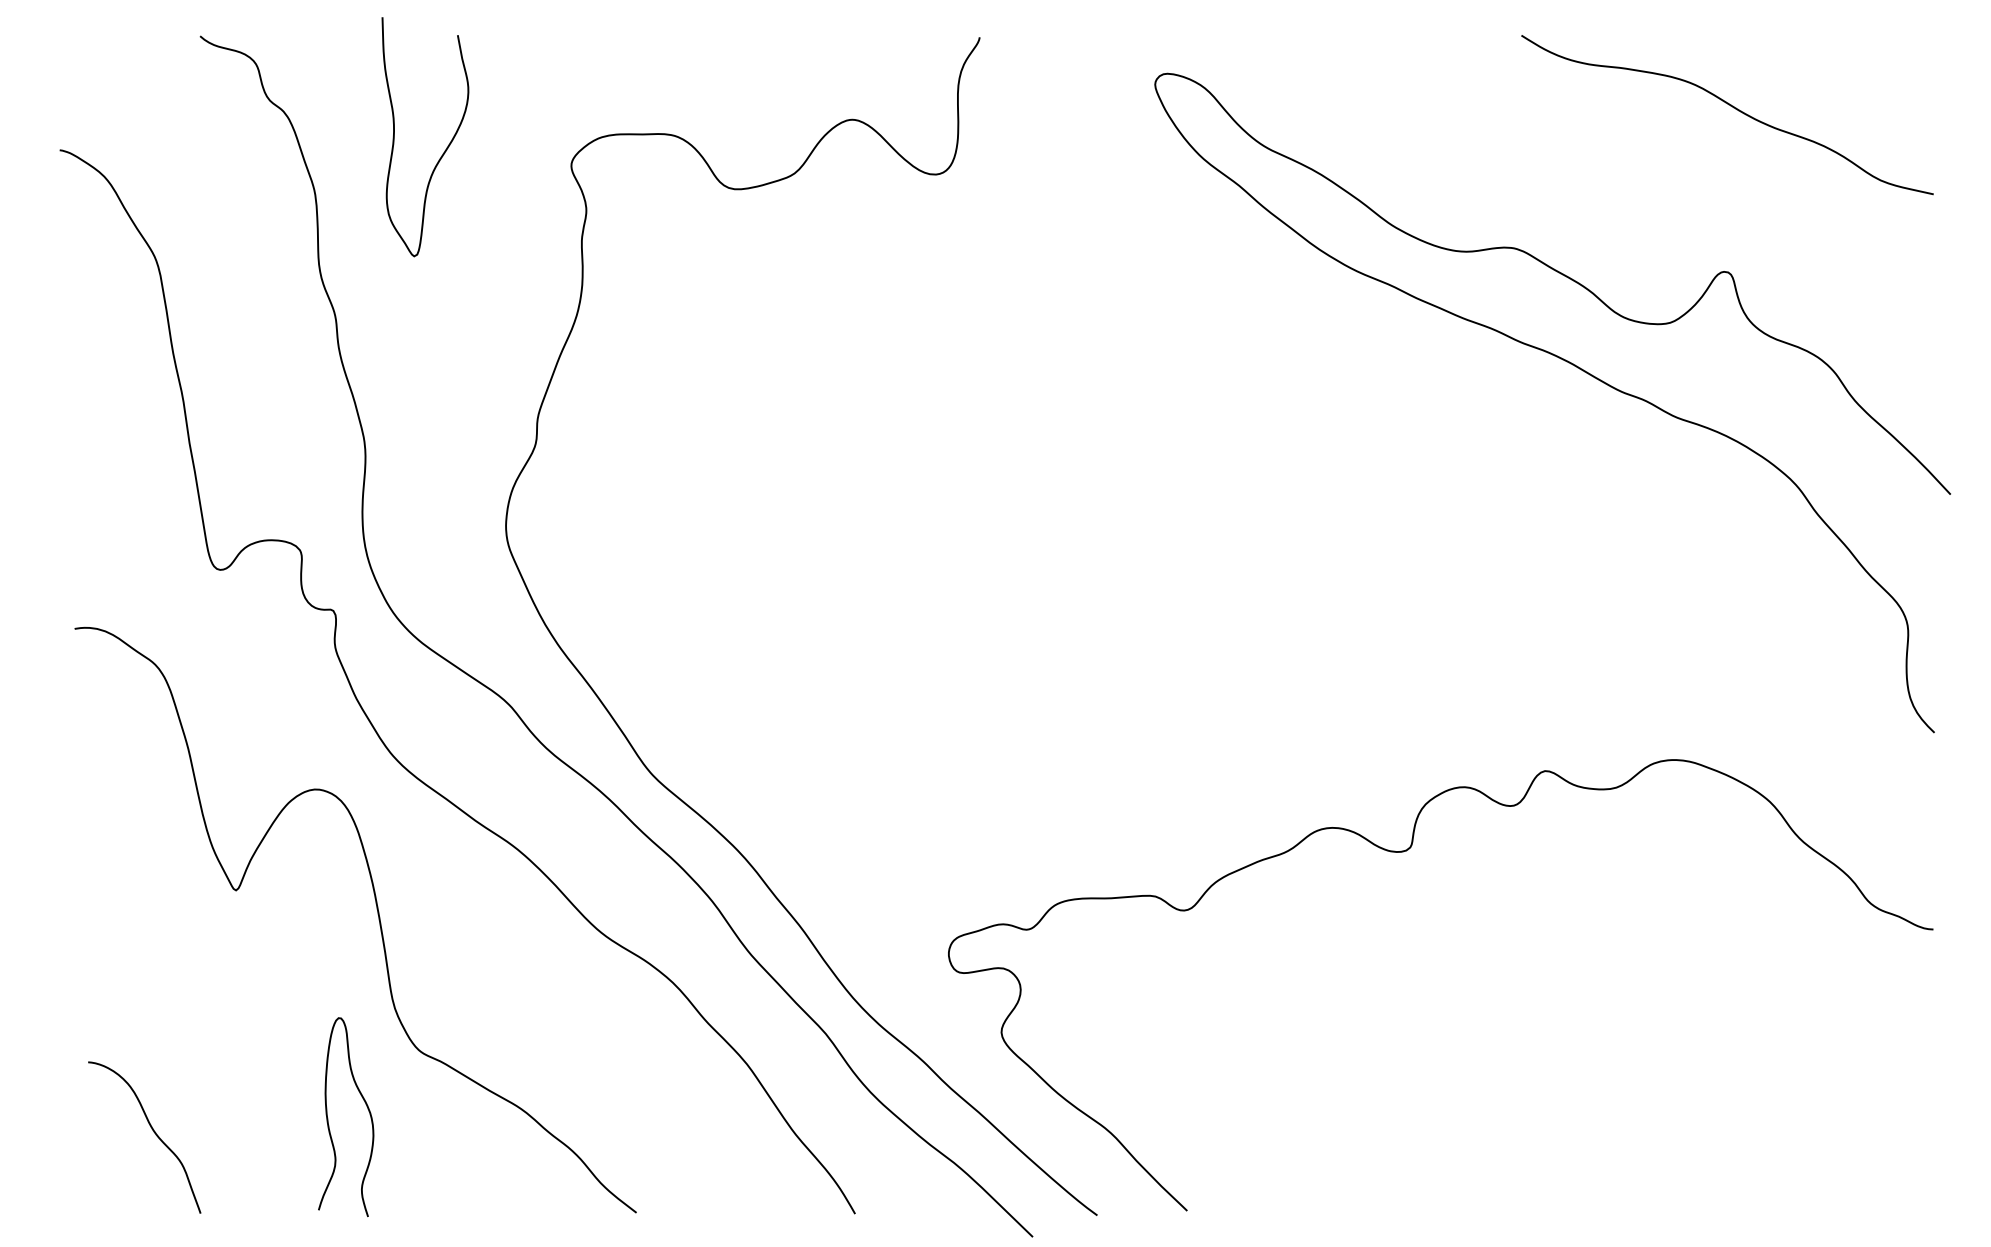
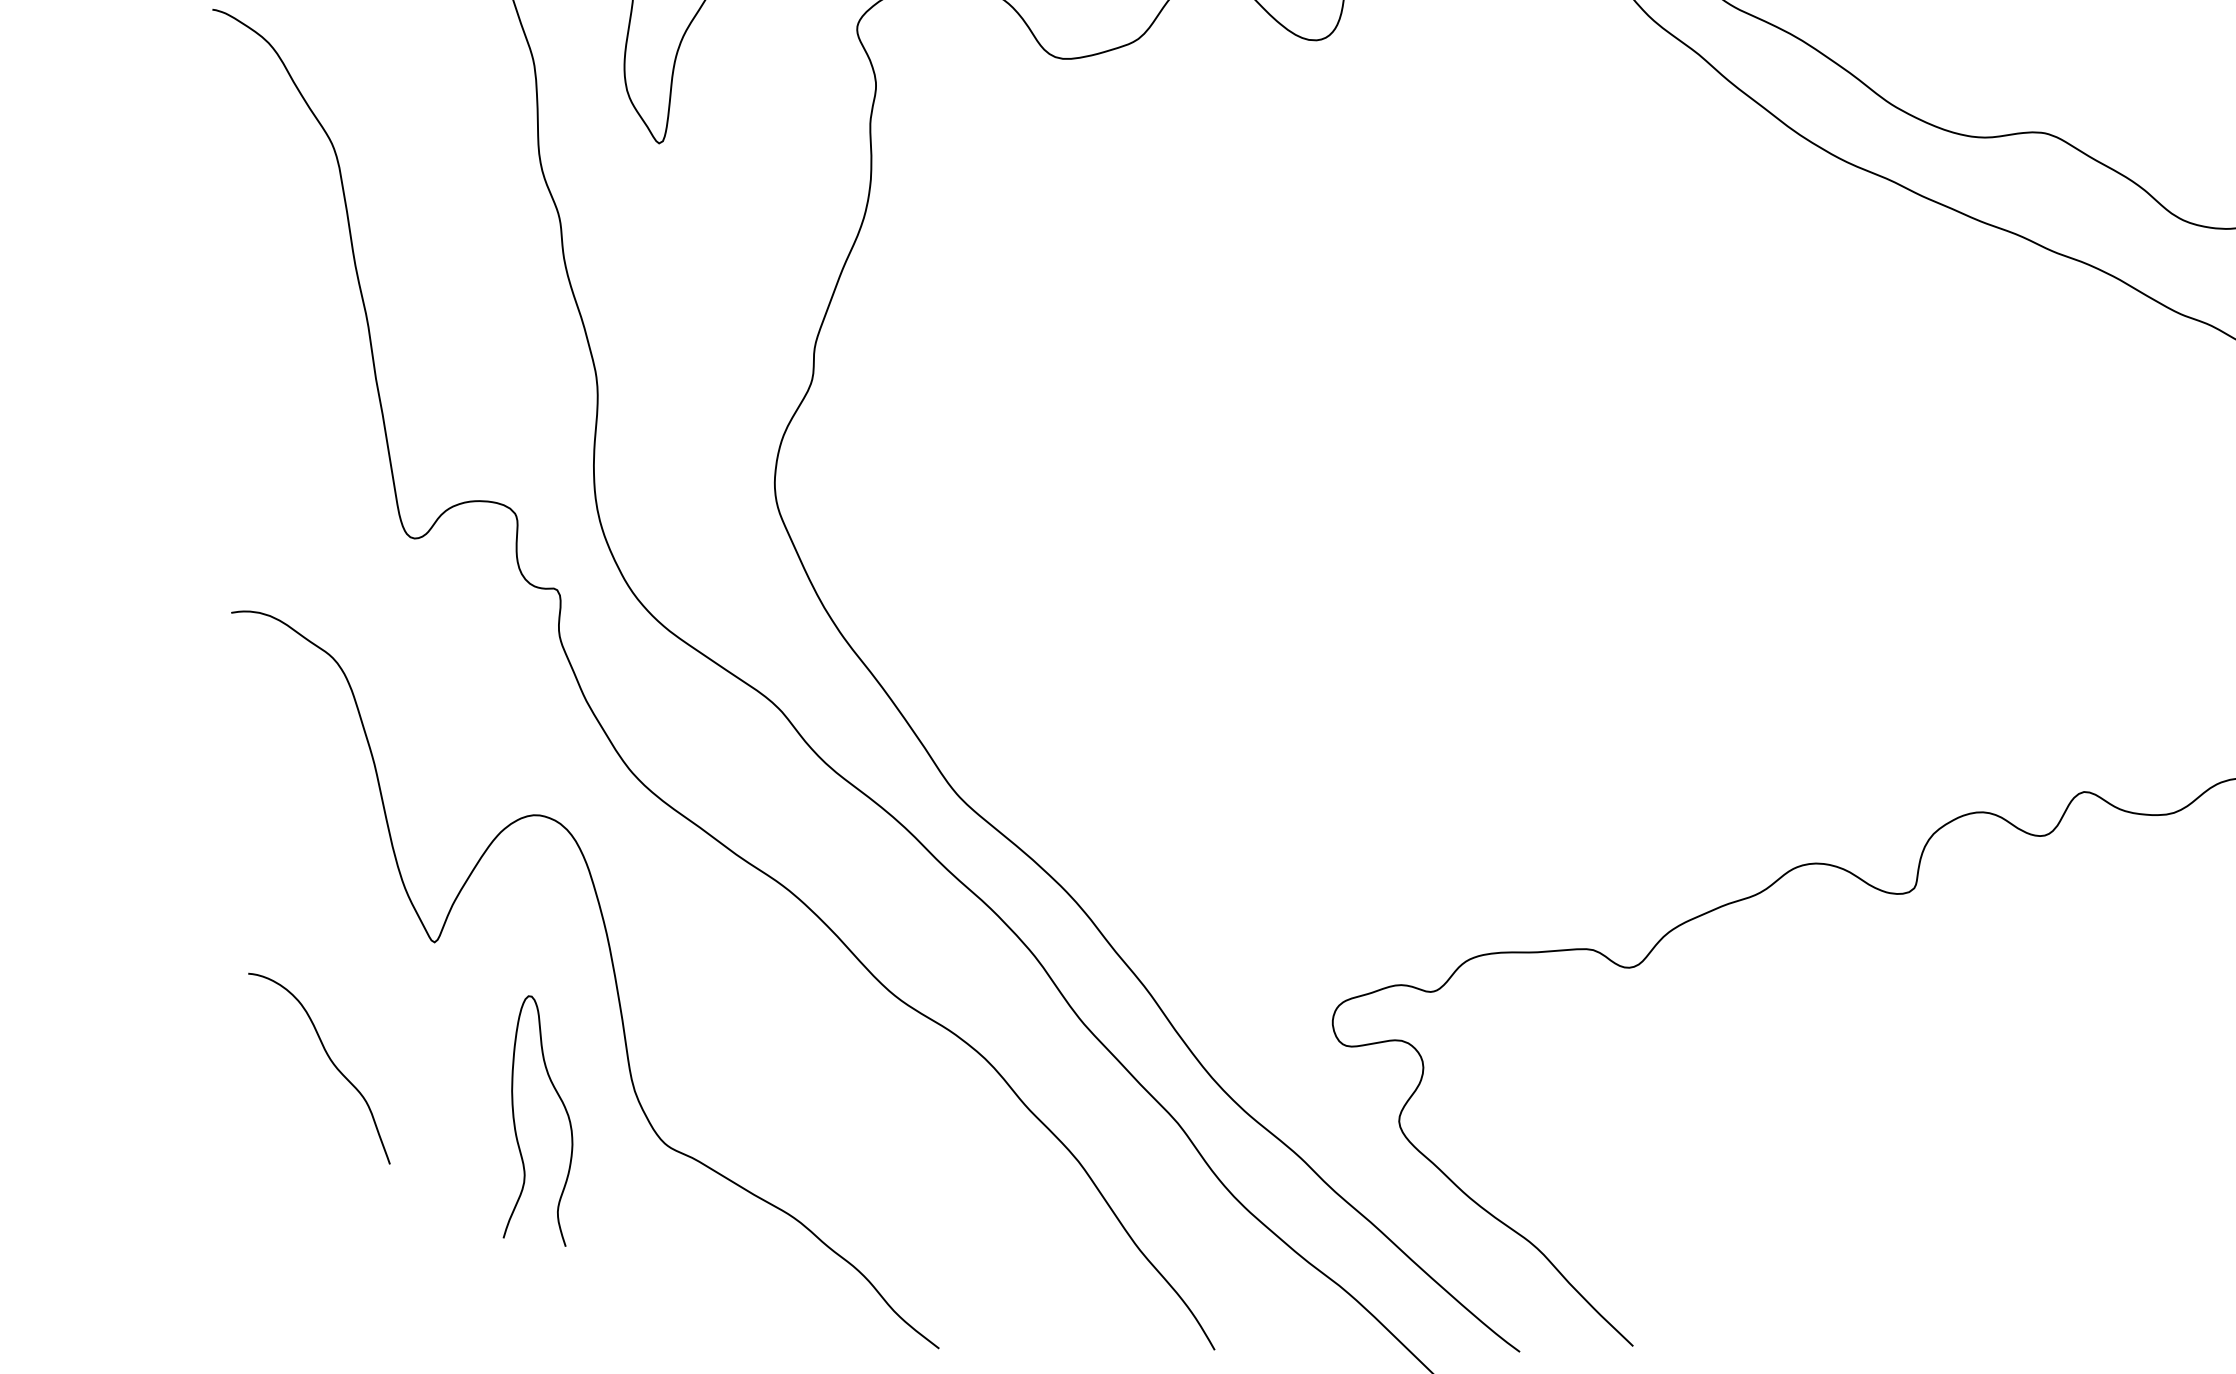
curve: (328, 1118) -> (515, 1122), moved
curve: (153, 1132) -> (330, 1062), moved

